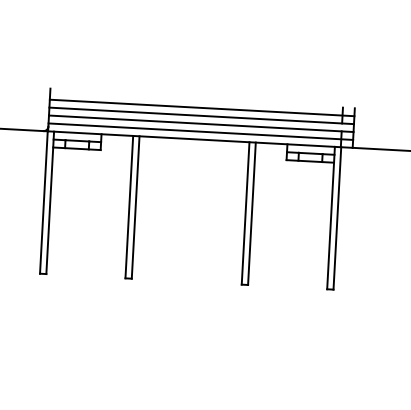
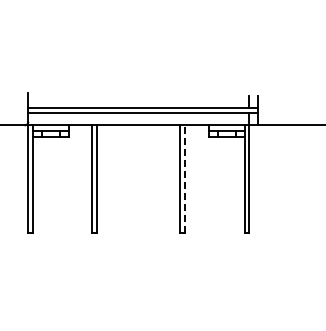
line: (202, 107) -> (143, 101), removed
line: (201, 131) -> (143, 119), removed
line: (251, 214) -> (184, 179), solid -> dashed

